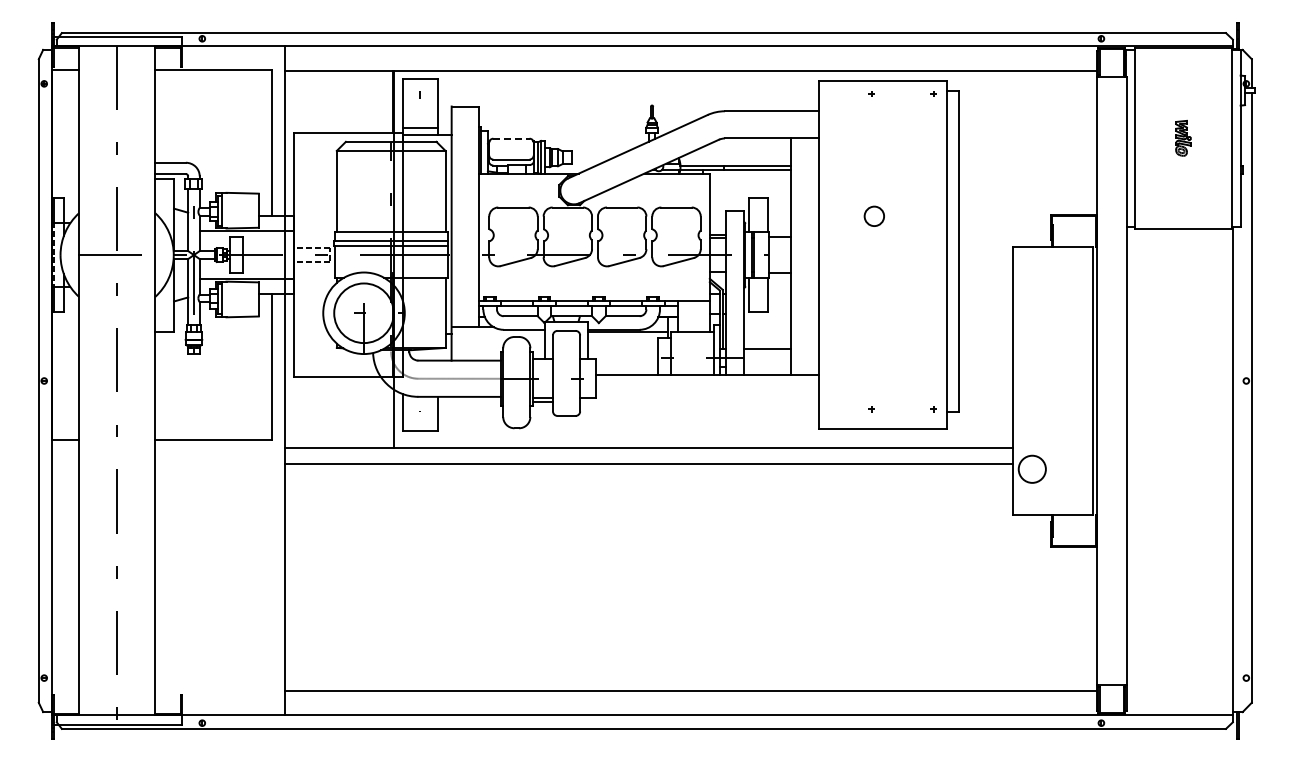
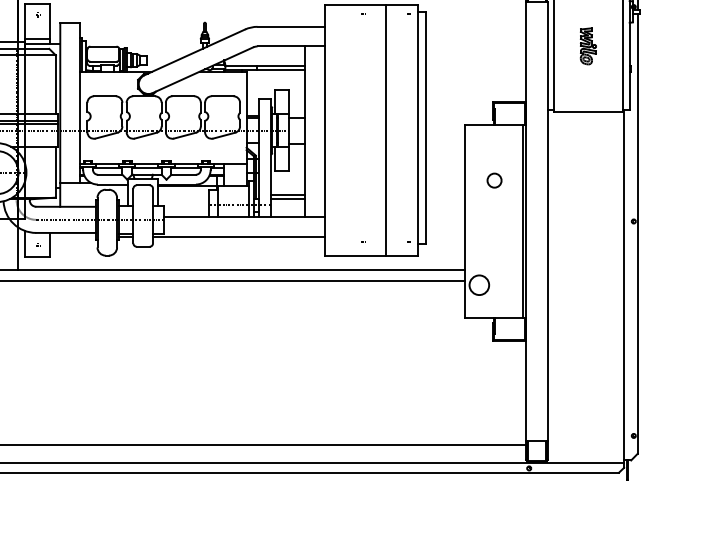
line: (511, 138) -> (103, 46), dashed -> solid
part: (1183, 138) -> (588, 46), size x1.43
circle: (873, 215) -> (493, 180), moved
line: (902, 254) -> (385, 130), added
line: (767, 344) -> (288, 195), added
line: (699, 402) -> (239, 237), added

